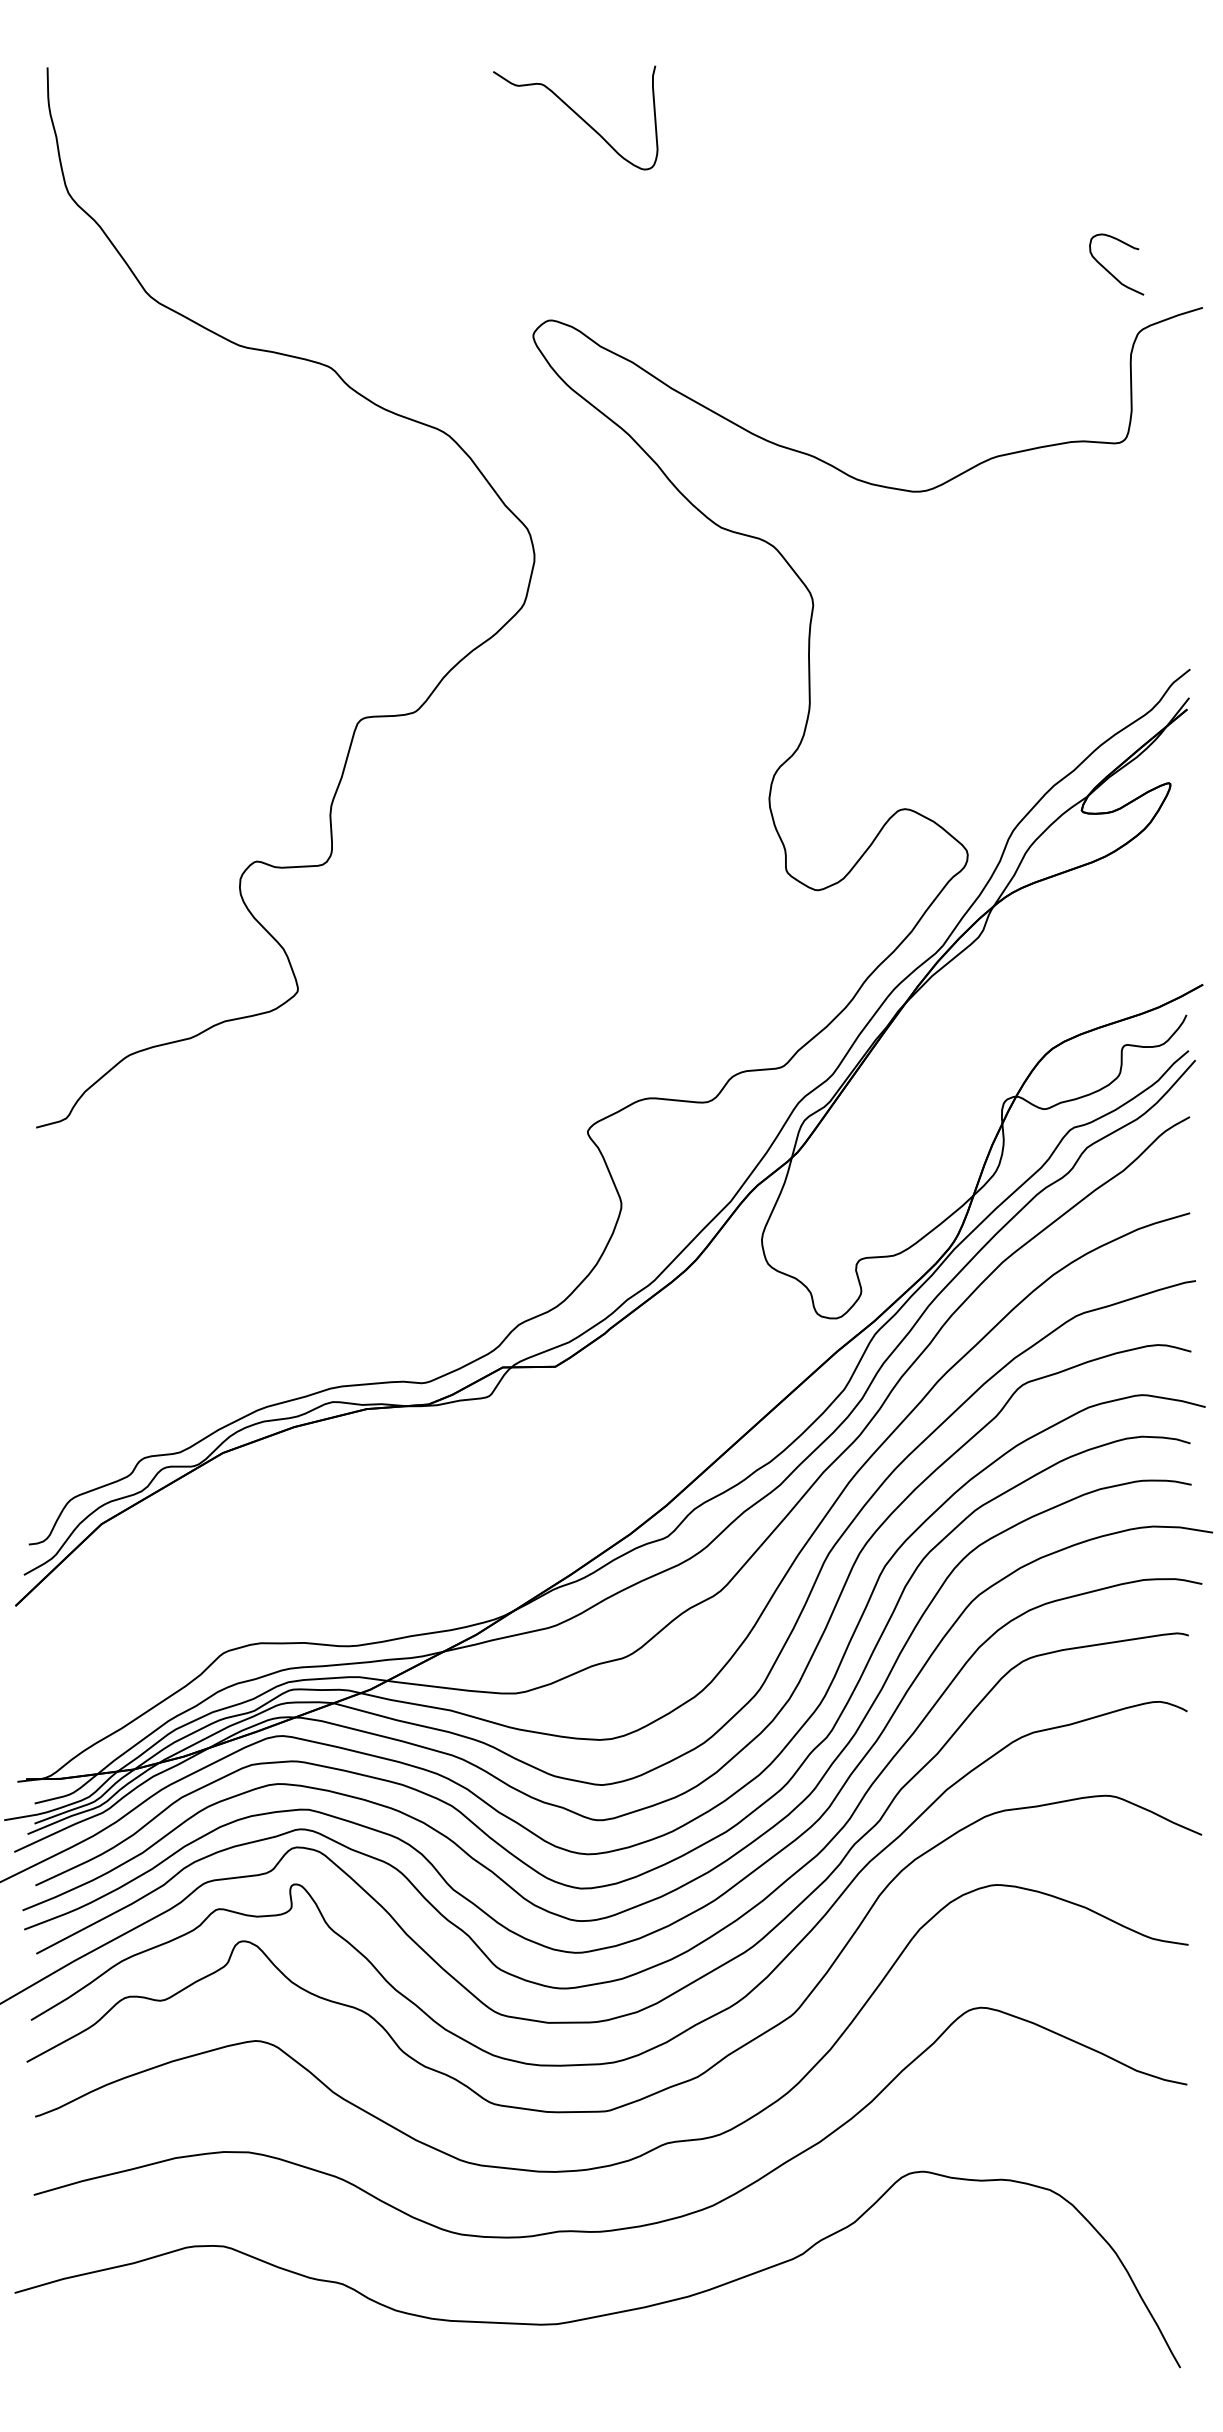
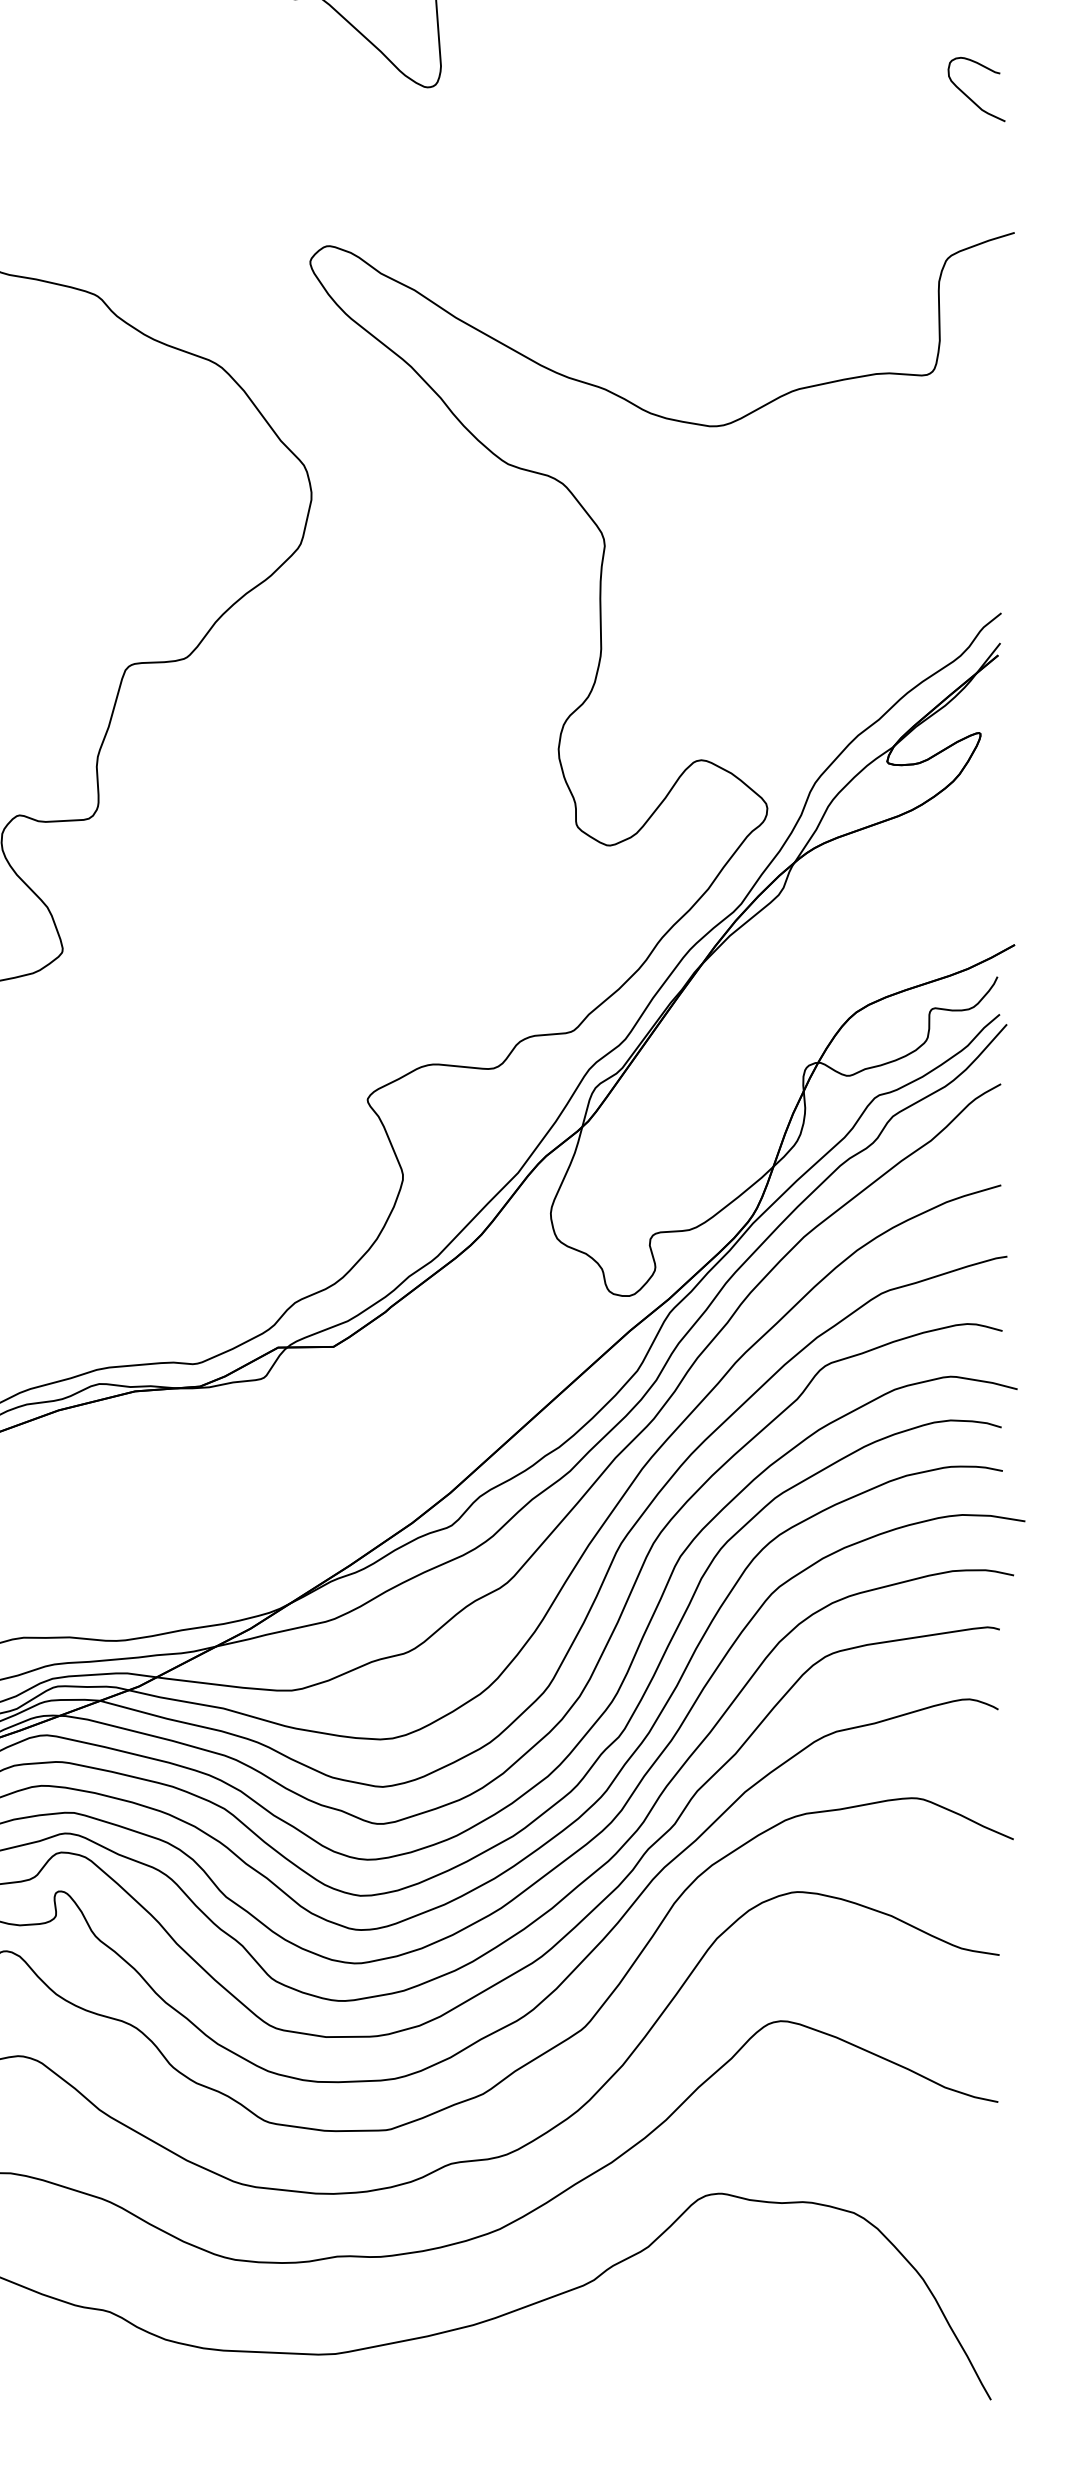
curve: (1109, 271) -> (969, 96), moved

